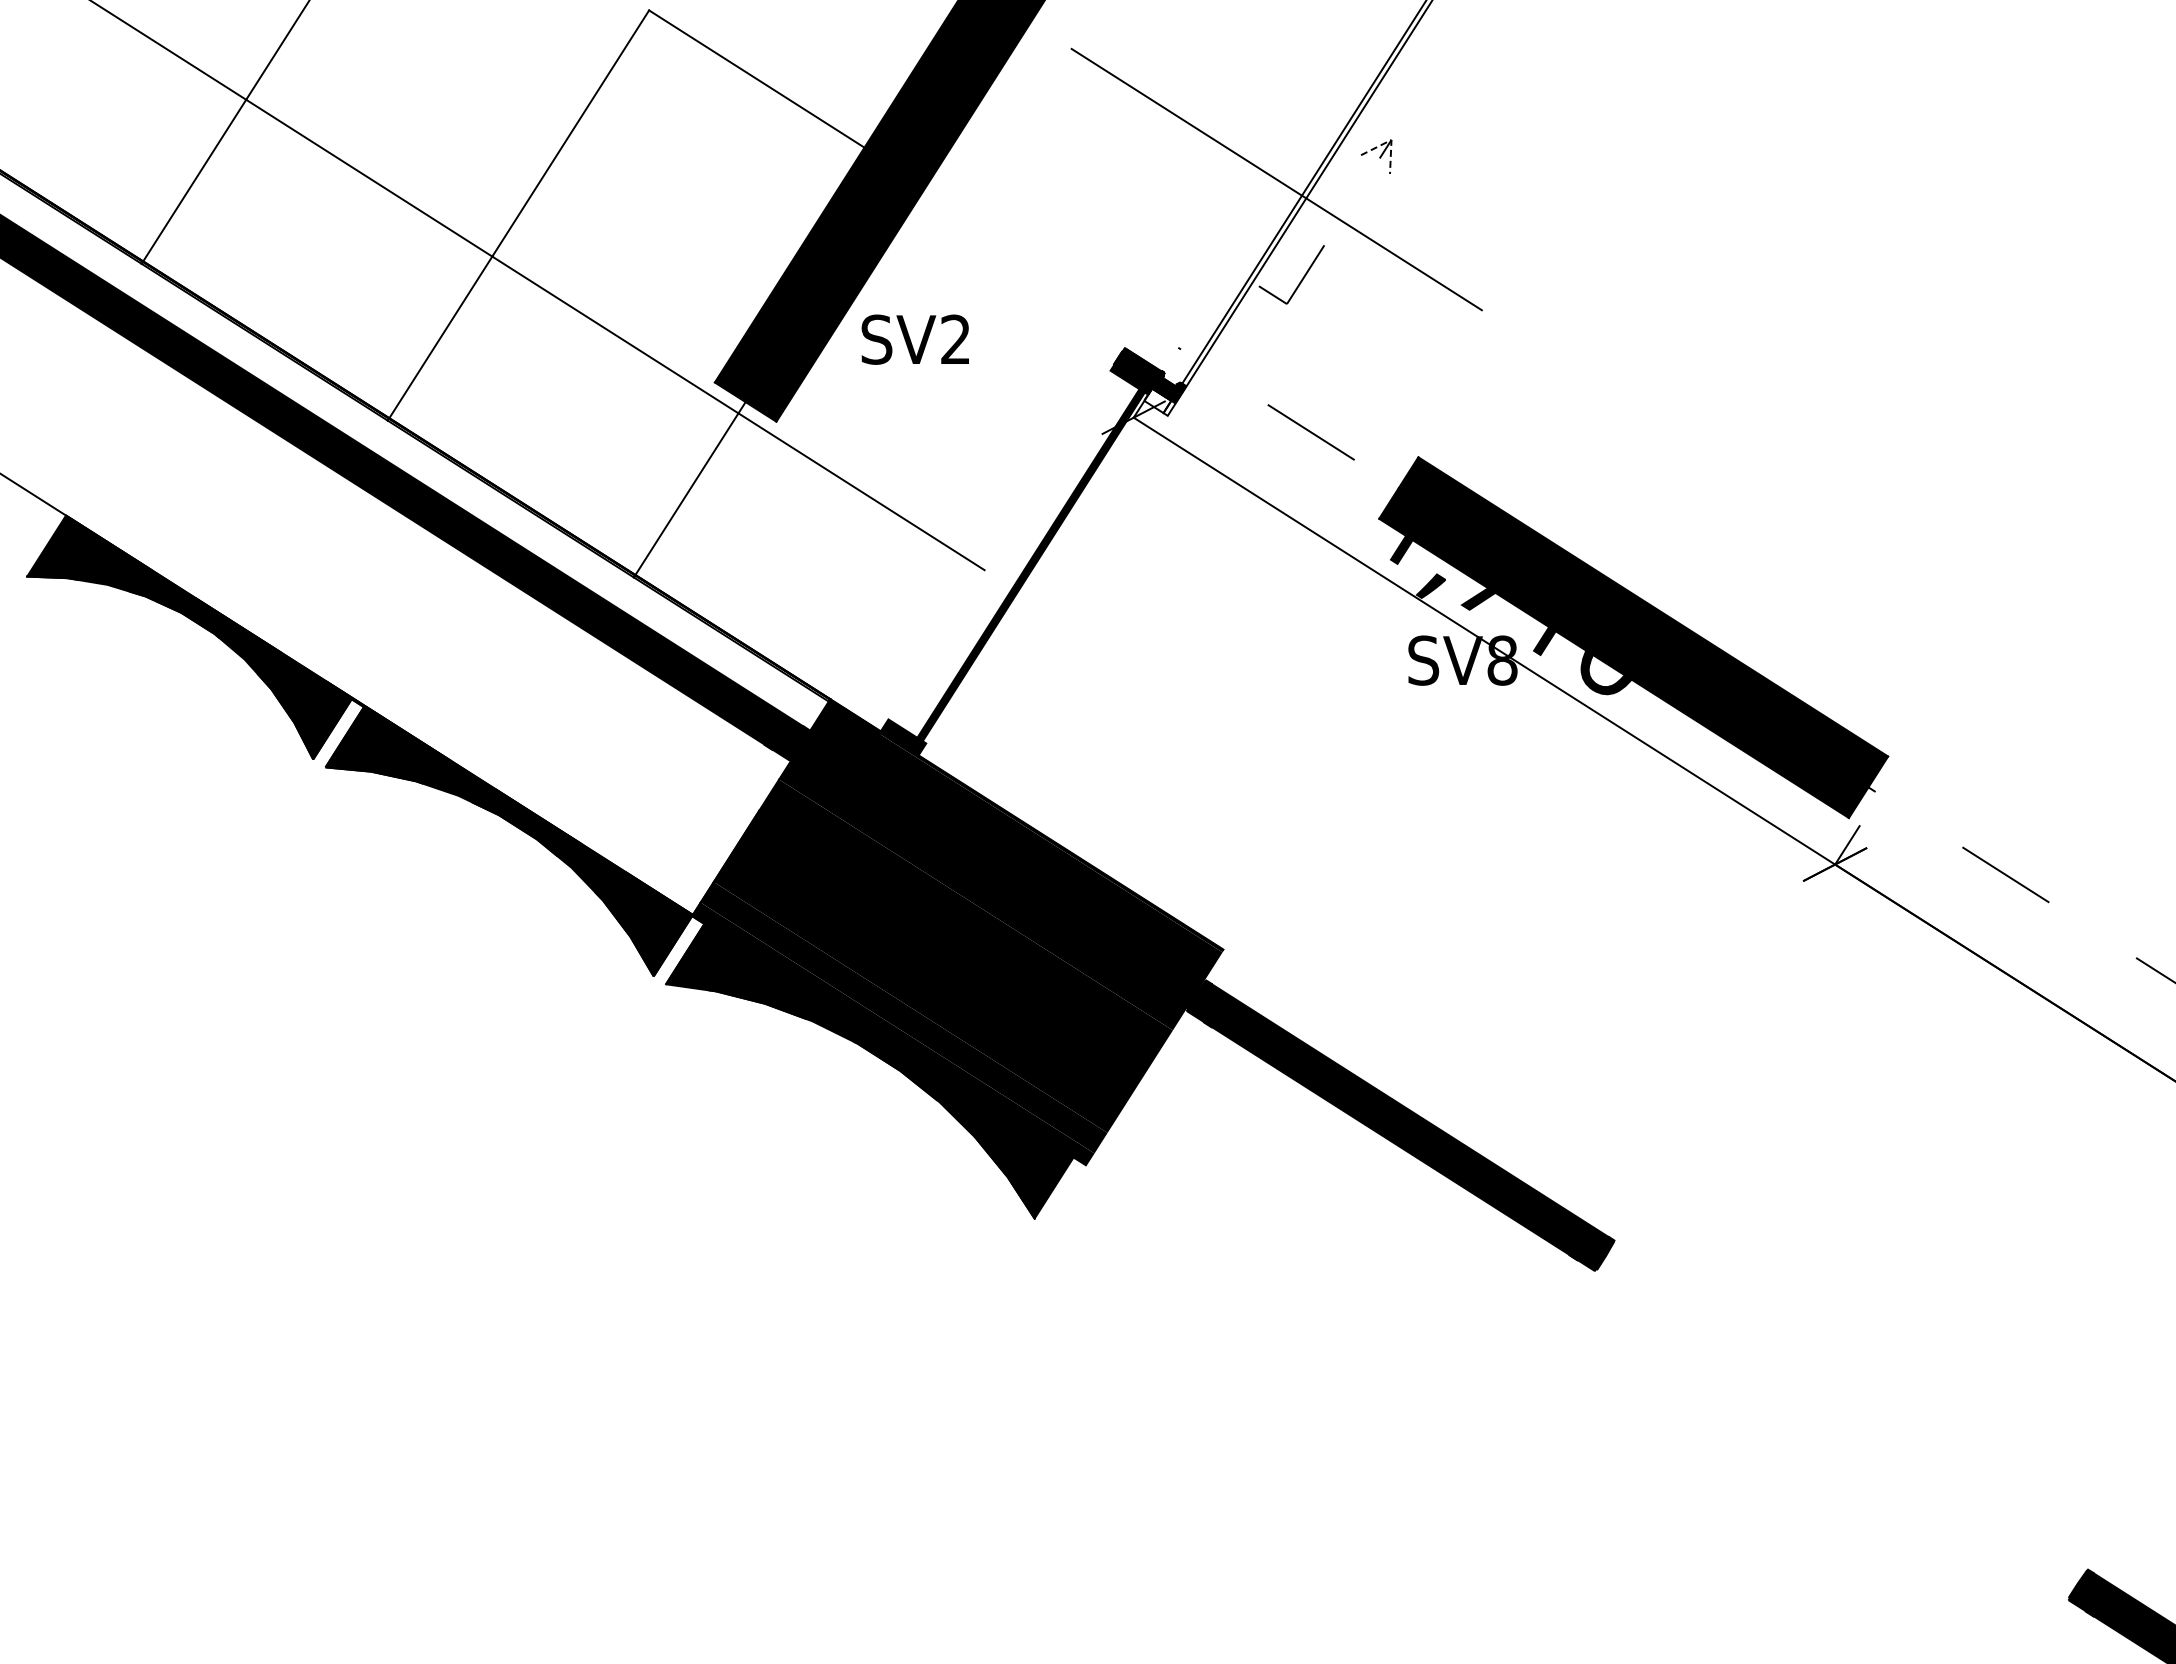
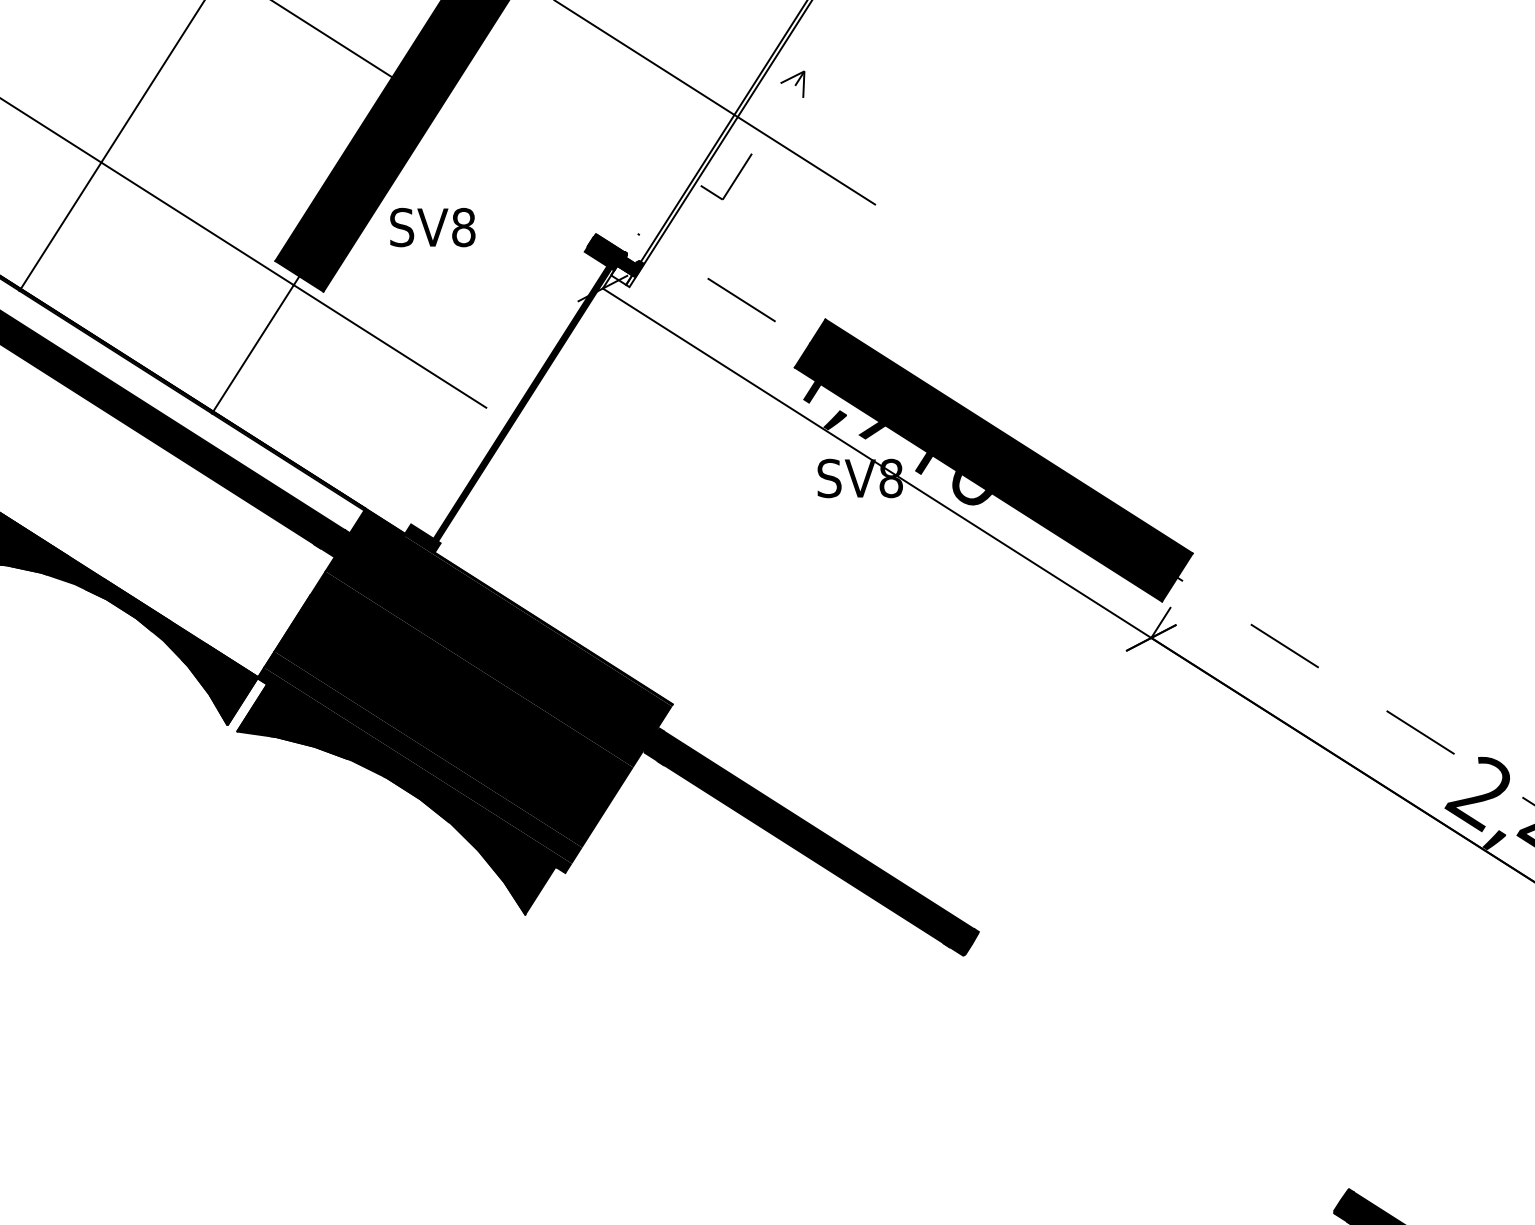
line: (1391, 139) -> (804, 71), dashed -> solid
text: (955, 339) -> (463, 227), SV2 -> SV8

